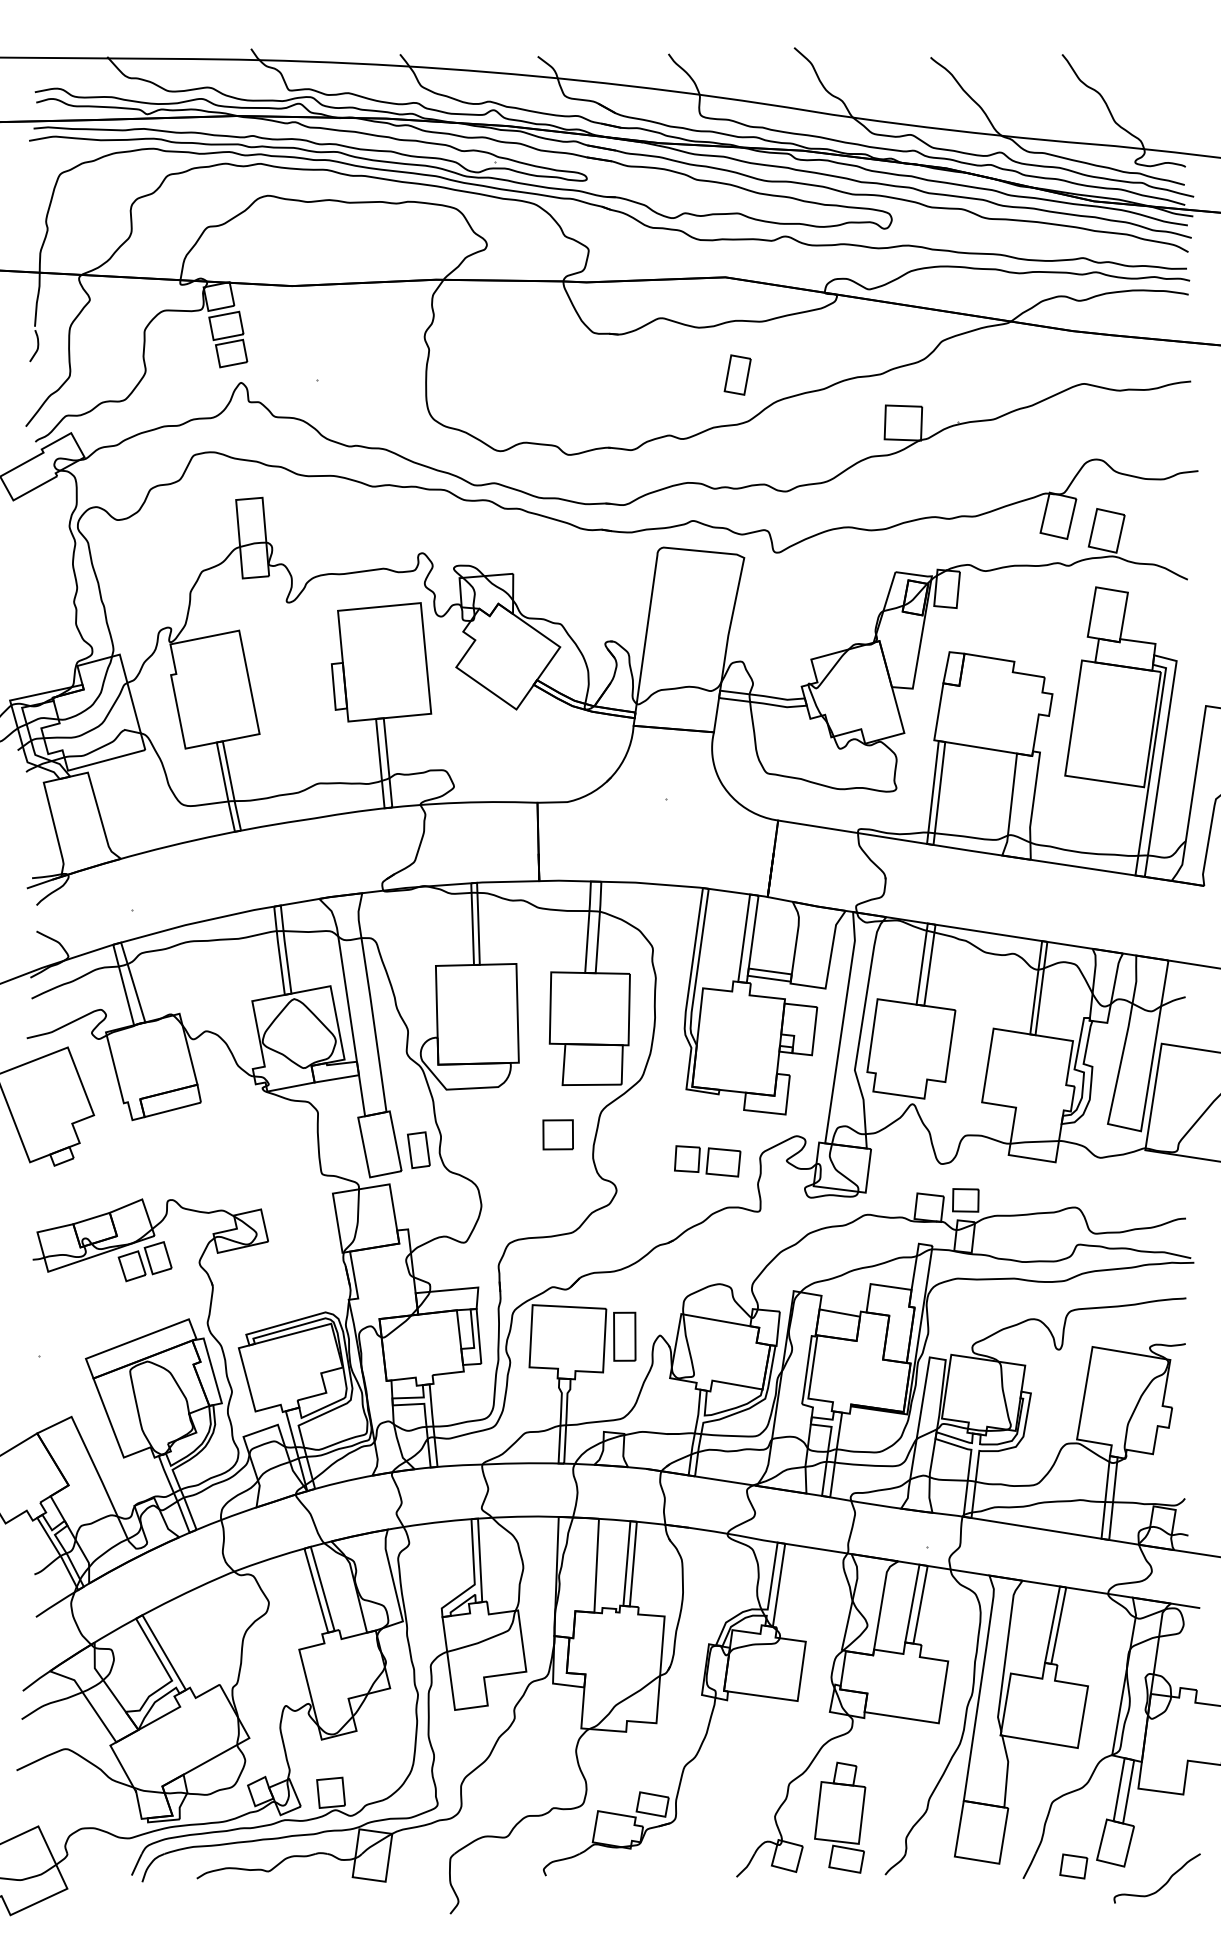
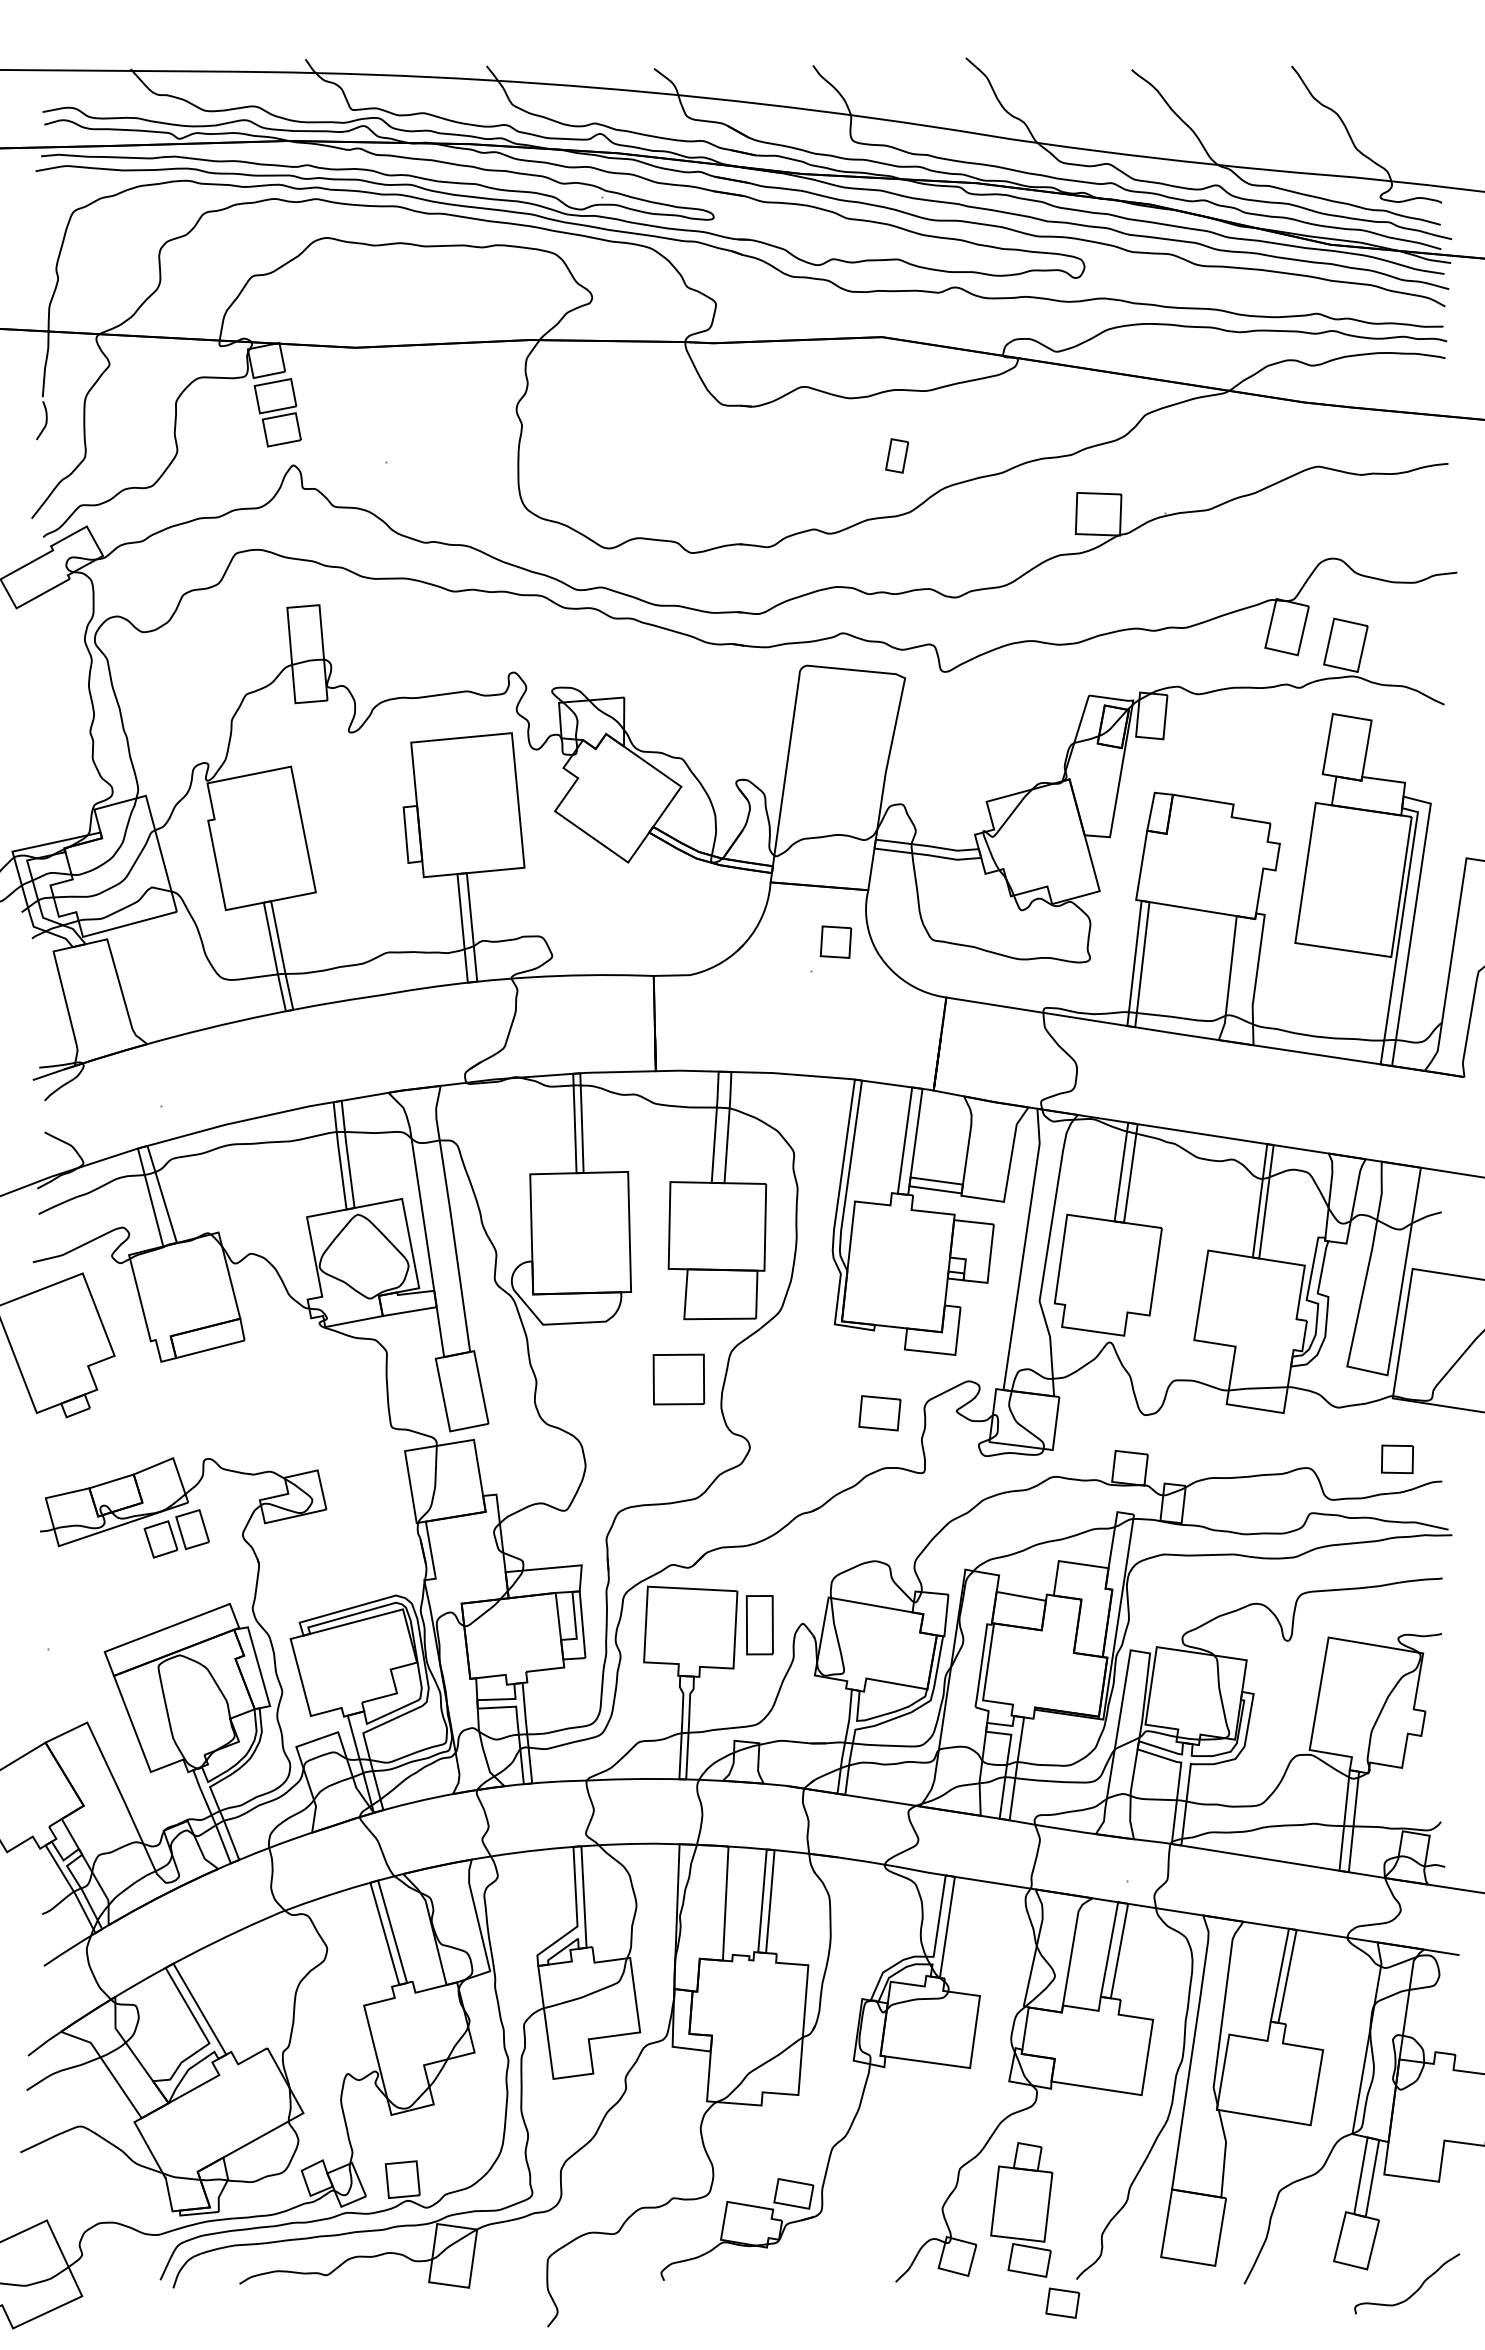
part: (737, 374) -> (896, 455), size x0.7
part: (557, 1134) -> (678, 1379), size x1.4
part: (418, 1150) -> (509, 1398), removed
part: (686, 1158) -> (835, 941), moved
part: (965, 1200) -> (1397, 1459), moved
part: (1073, 1865) -> (1062, 2302), moved

